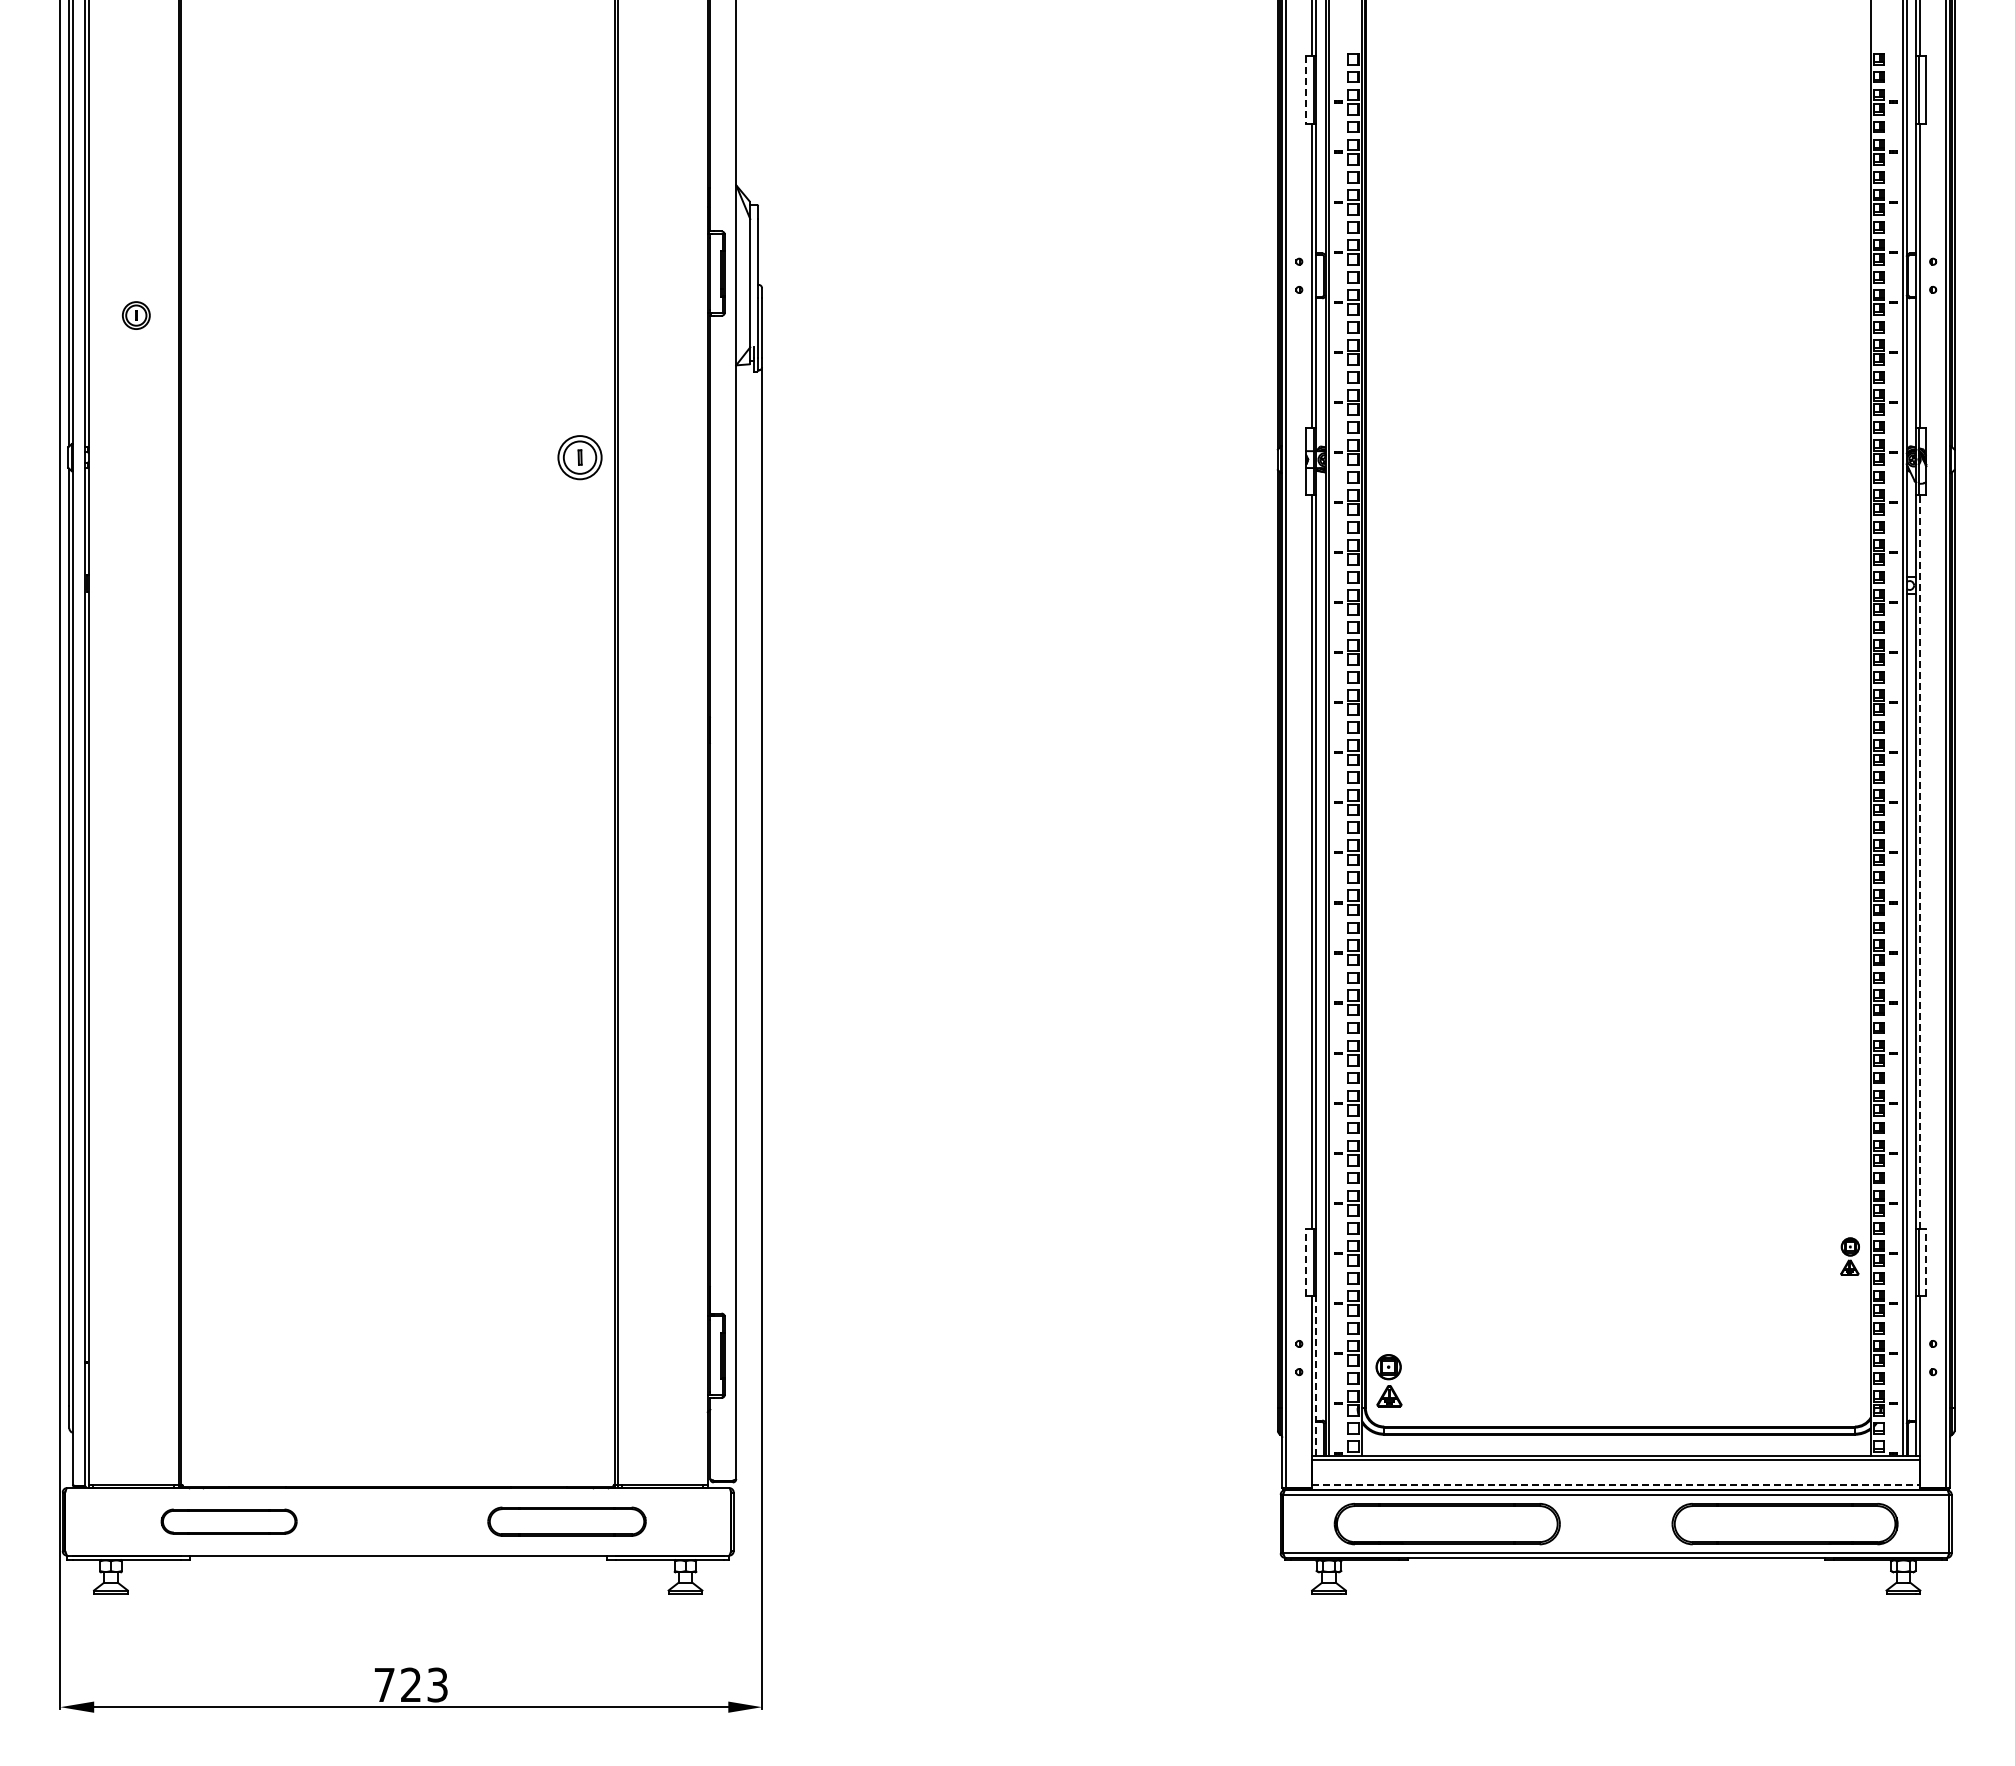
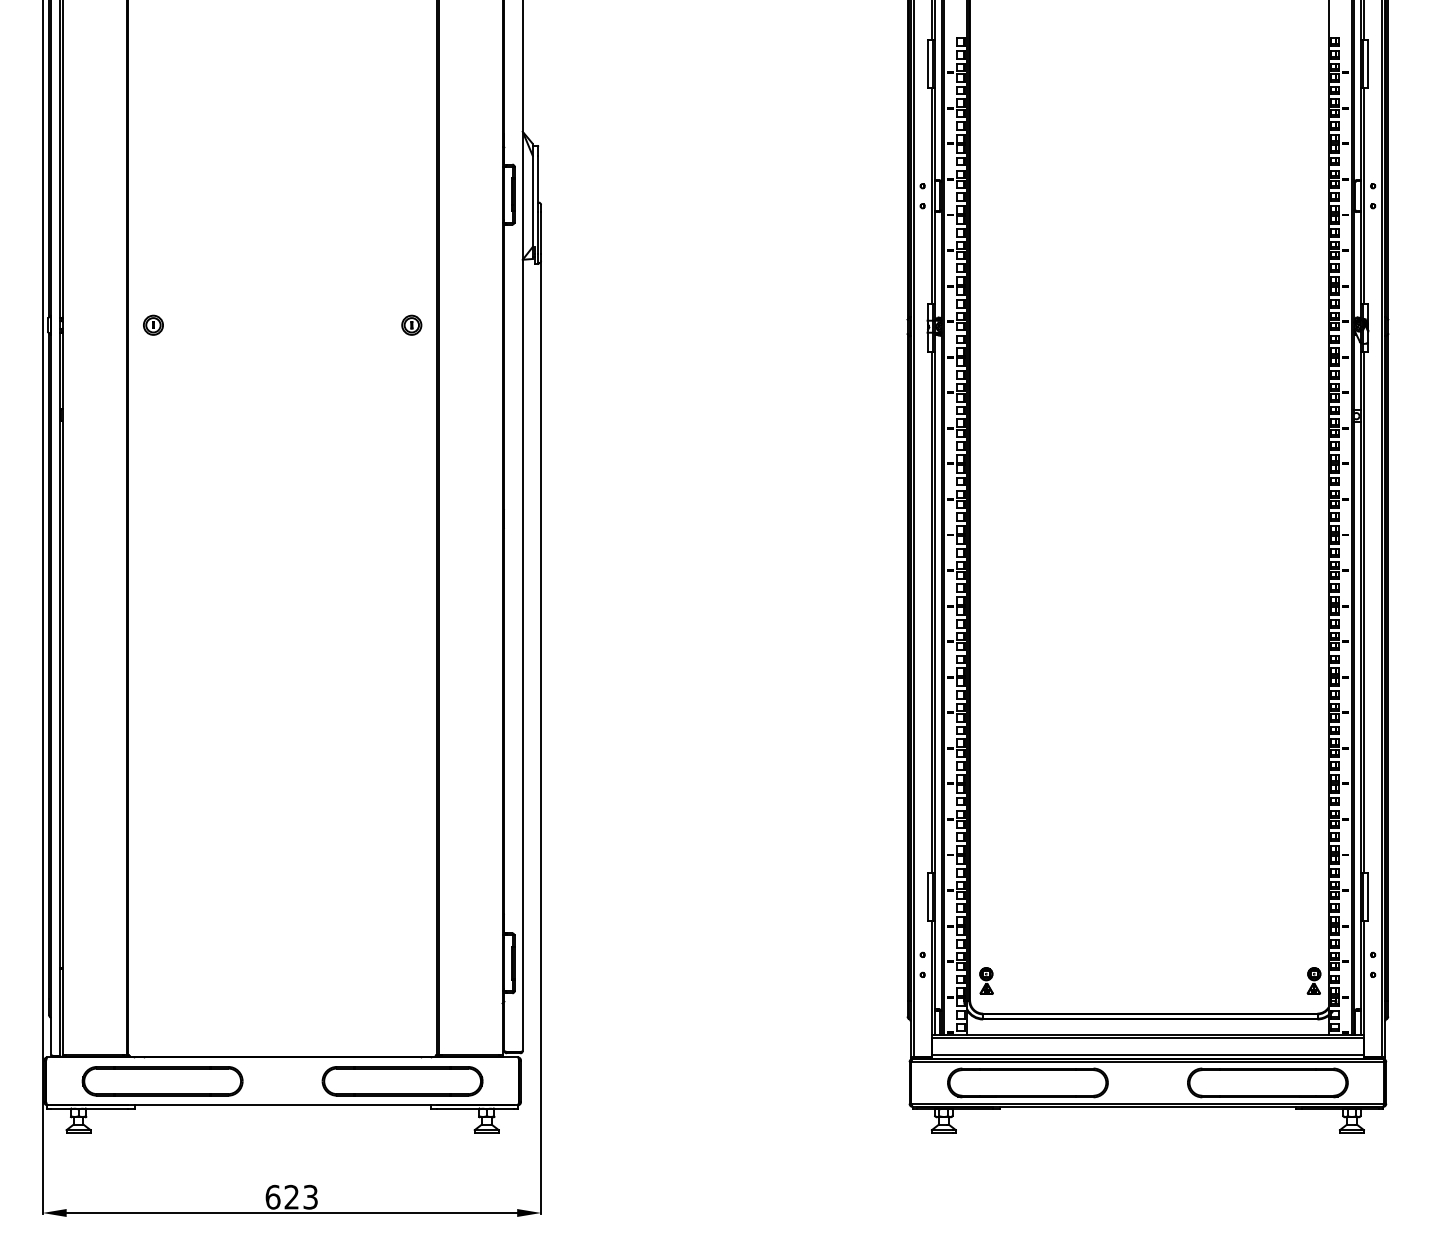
line: (1306, 90) -> (927, 64), dashed -> solid
part: (136, 315) -> (153, 325), moved
part: (579, 457) -> (411, 325), size x0.62
line: (1920, 861) -> (1364, 612), dashed -> solid
part: (1849, 1256) -> (1313, 980), moved
line: (1306, 1262) -> (927, 897), dashed -> solid
line: (1926, 1262) -> (1368, 897), dashed -> solid
line: (1316, 1376) -> (935, 978), dashed -> solid
part: (1388, 1380) -> (986, 980), size x0.71
line: (1616, 1485) -> (1148, 1055), dashed -> solid
part: (228, 1521) -> (162, 1081), size x1.67
part: (566, 1521) -> (402, 1081), size x1.43
text: (384, 1684) -> (272, 1196), 723 -> 623

